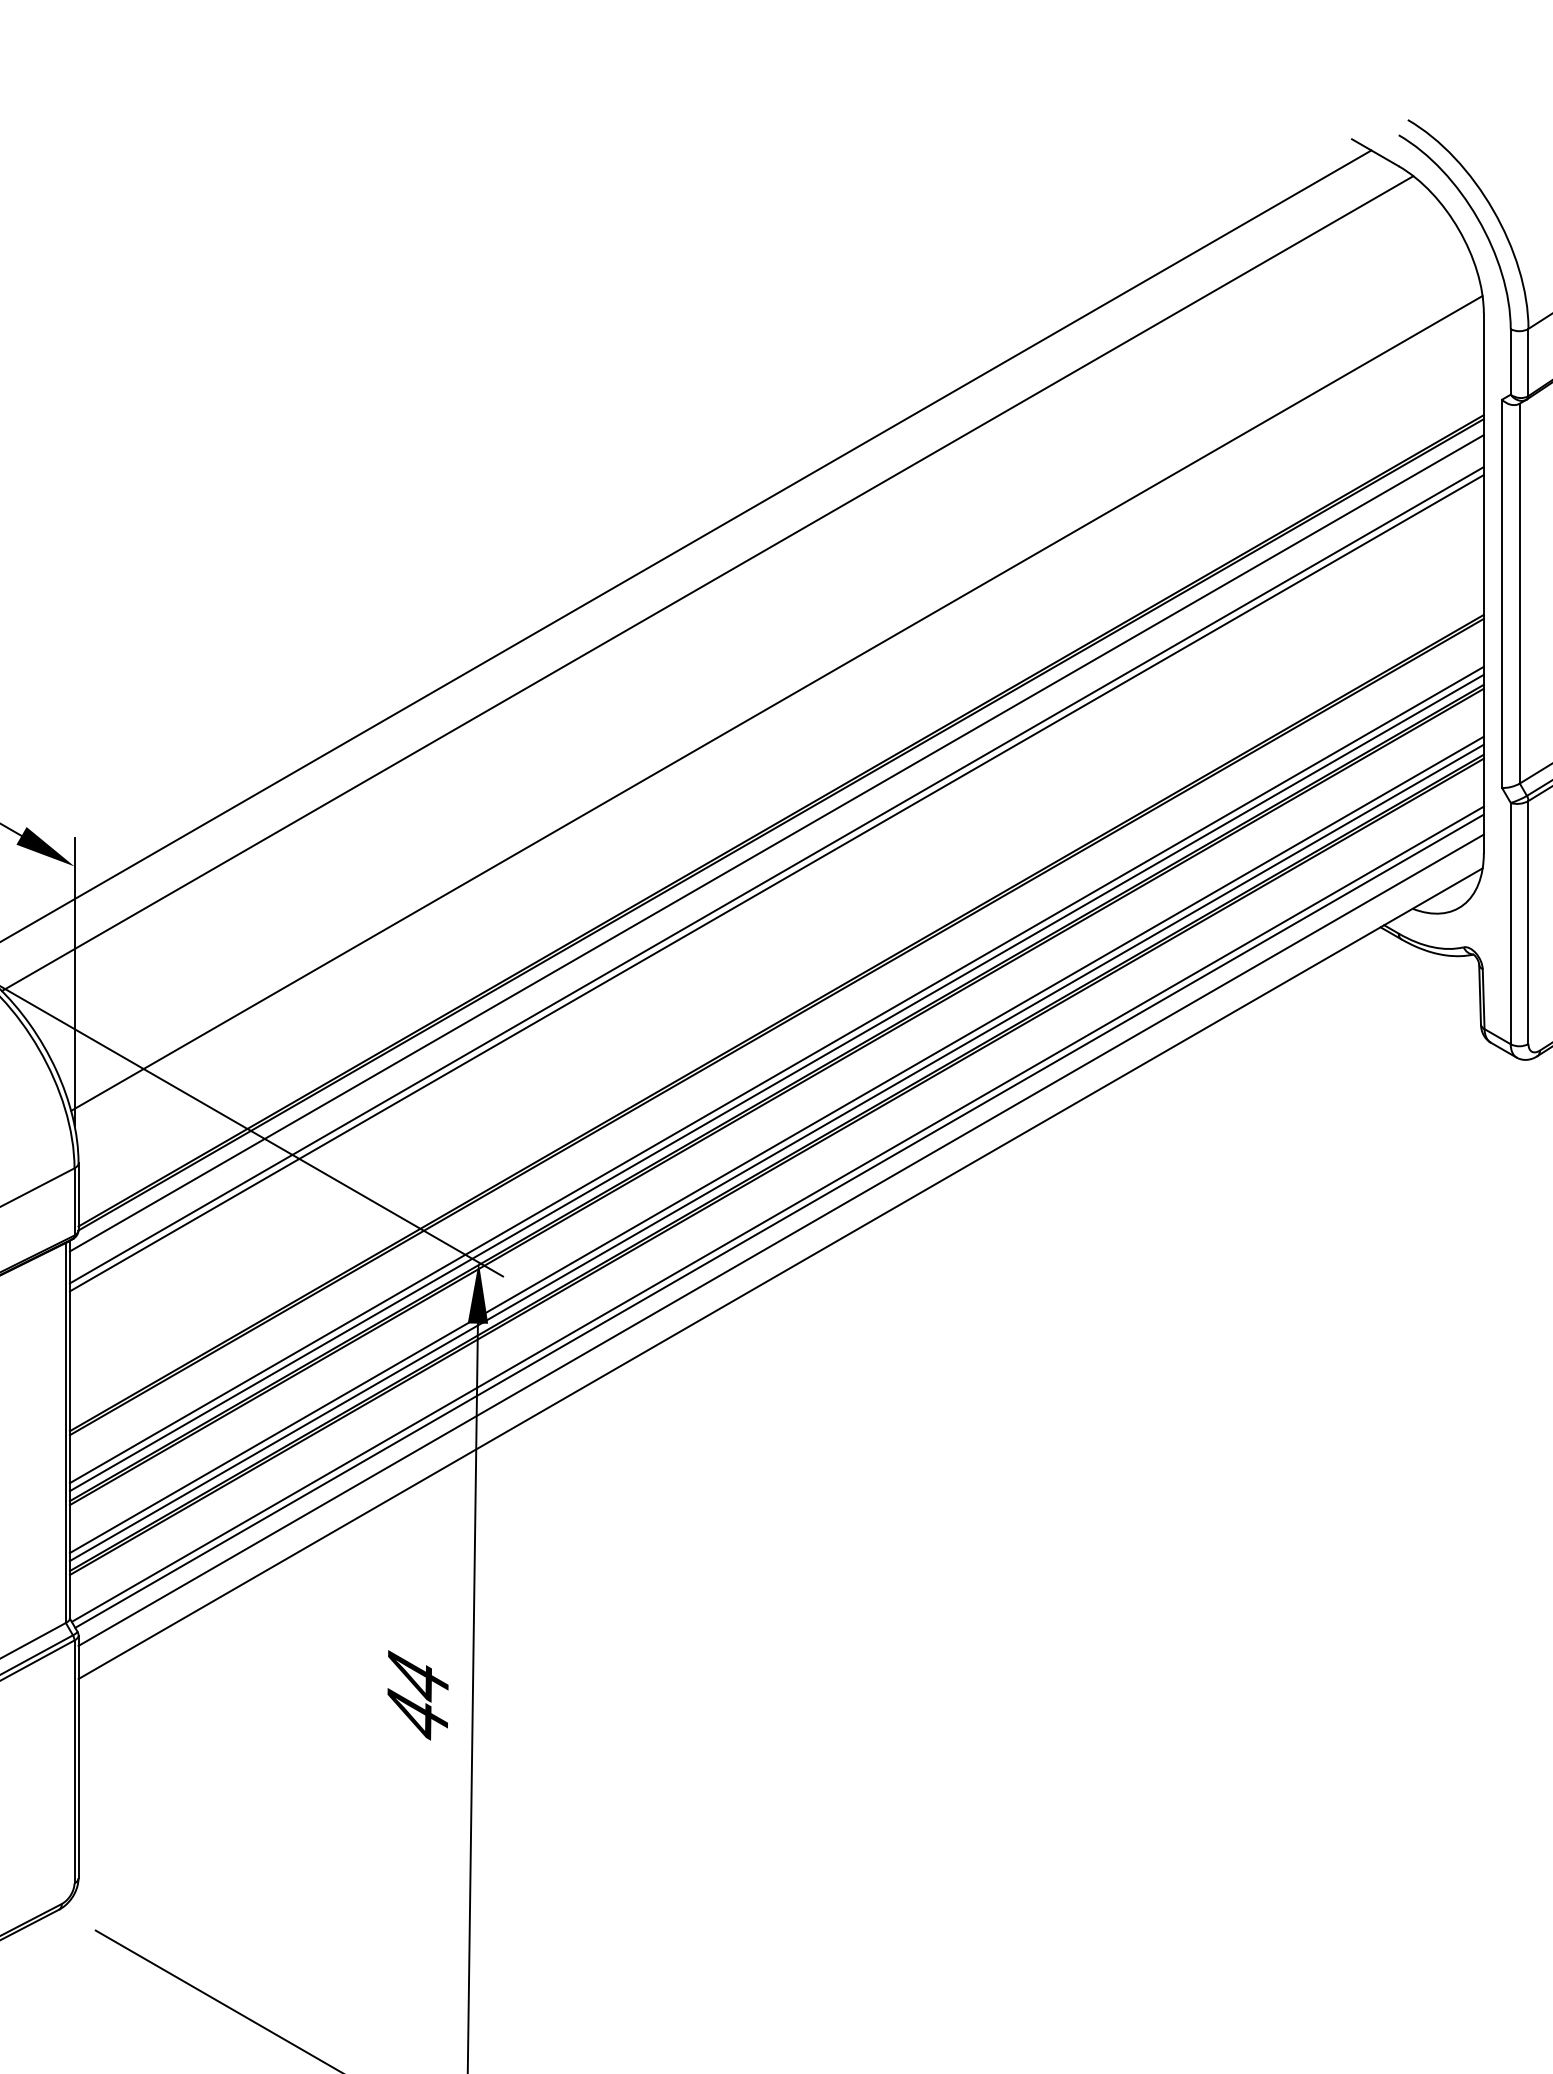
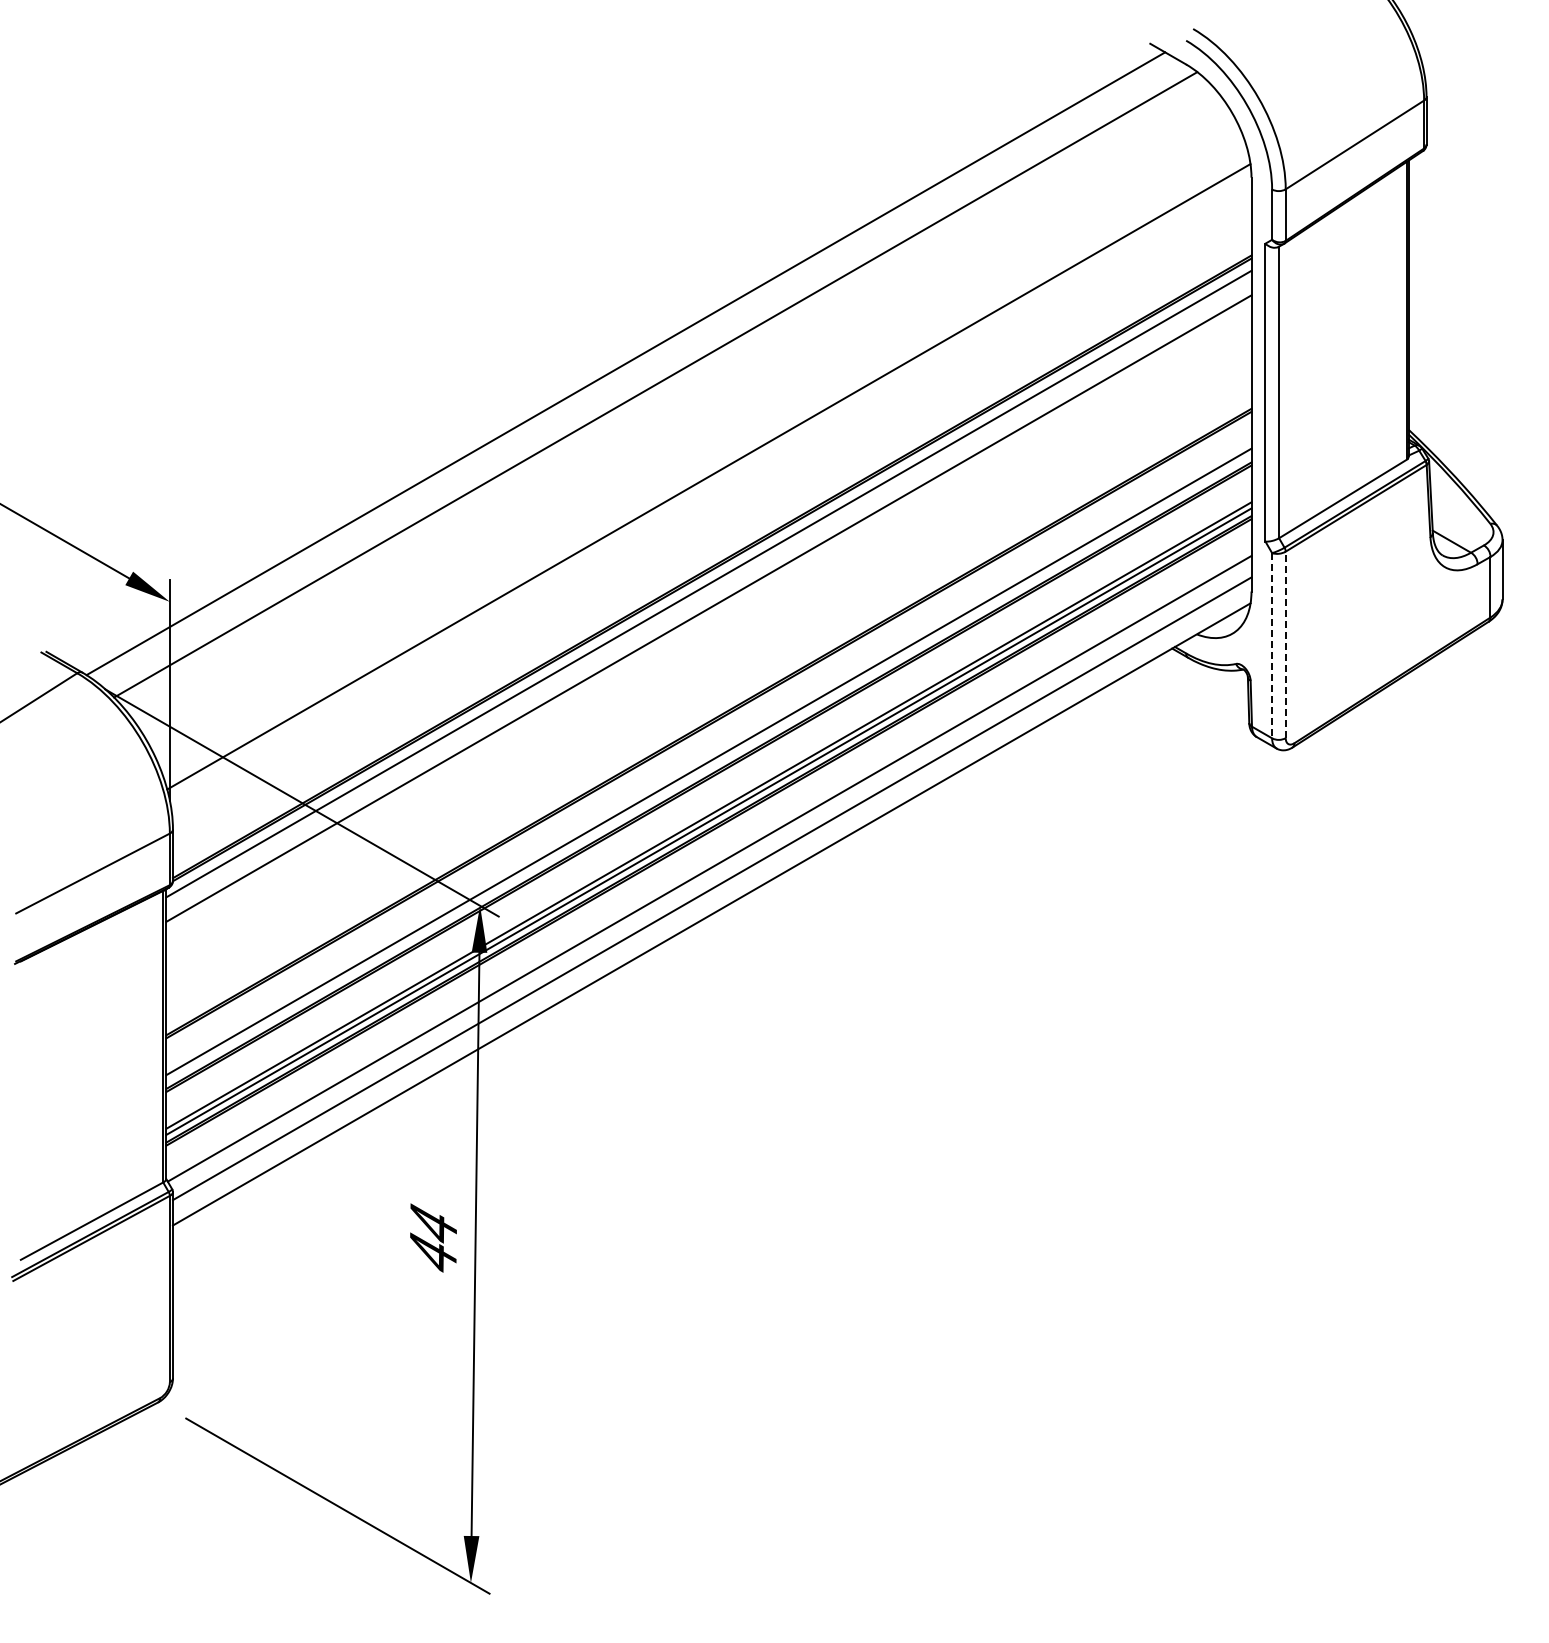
line: (776, 882) -> (708, 614), removed
line: (1528, 921) -> (1285, 644), solid -> dashed
line: (1511, 923) -> (1272, 645), solid -> dashed
line: (776, 1082) -> (708, 767), removed
line: (778, 1221) -> (710, 874), removed

